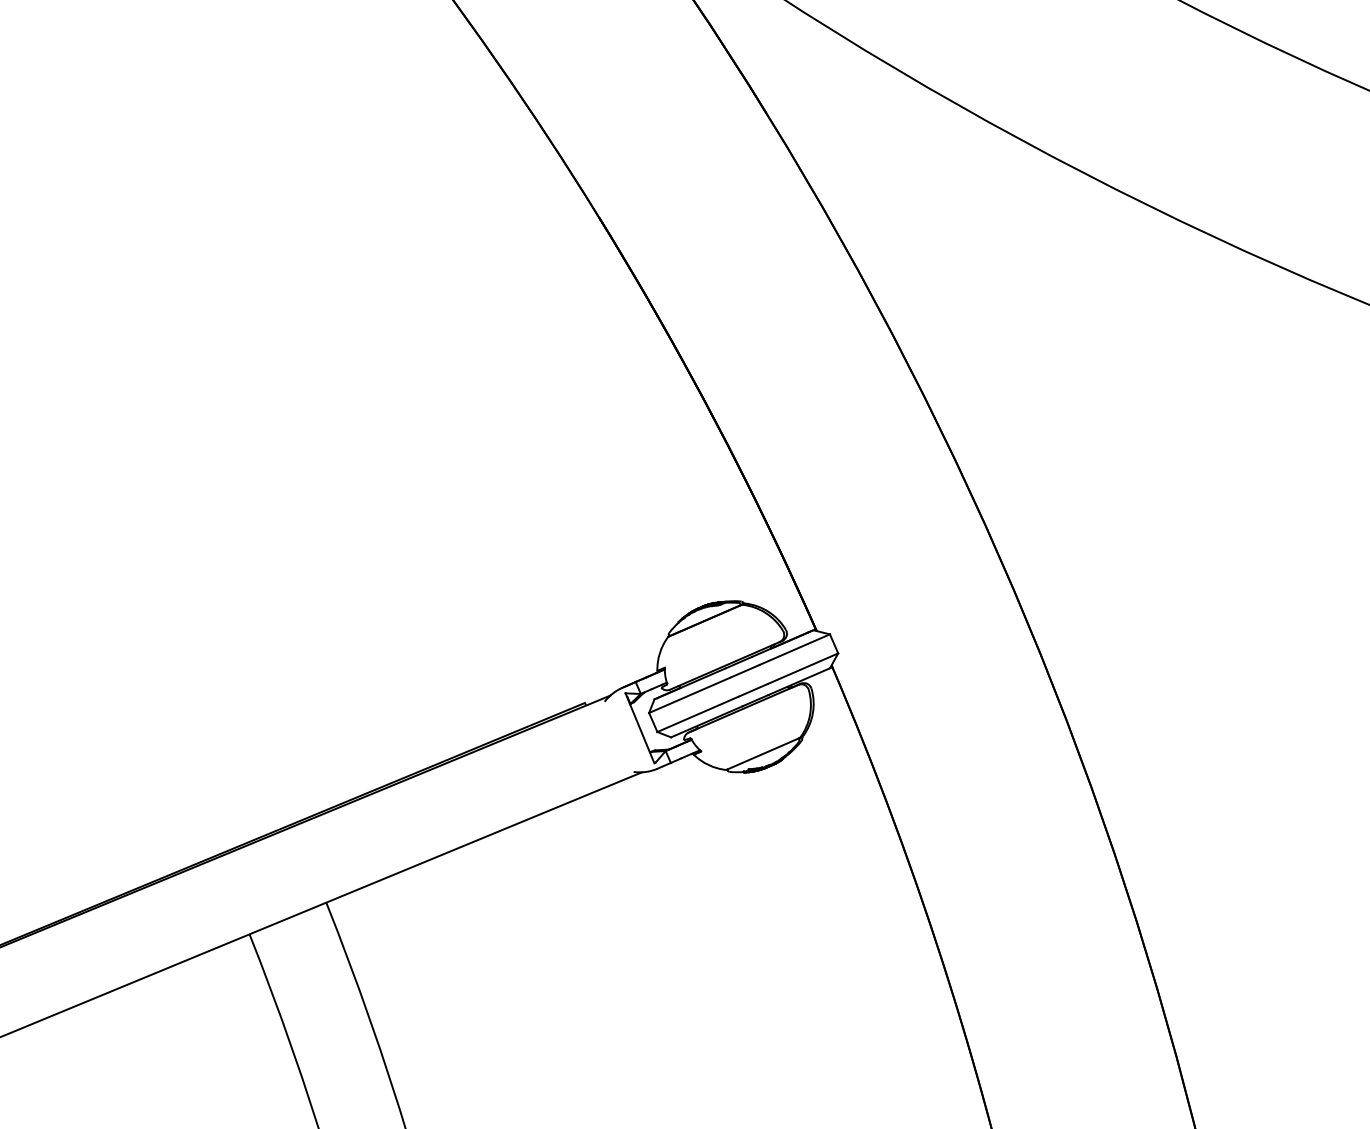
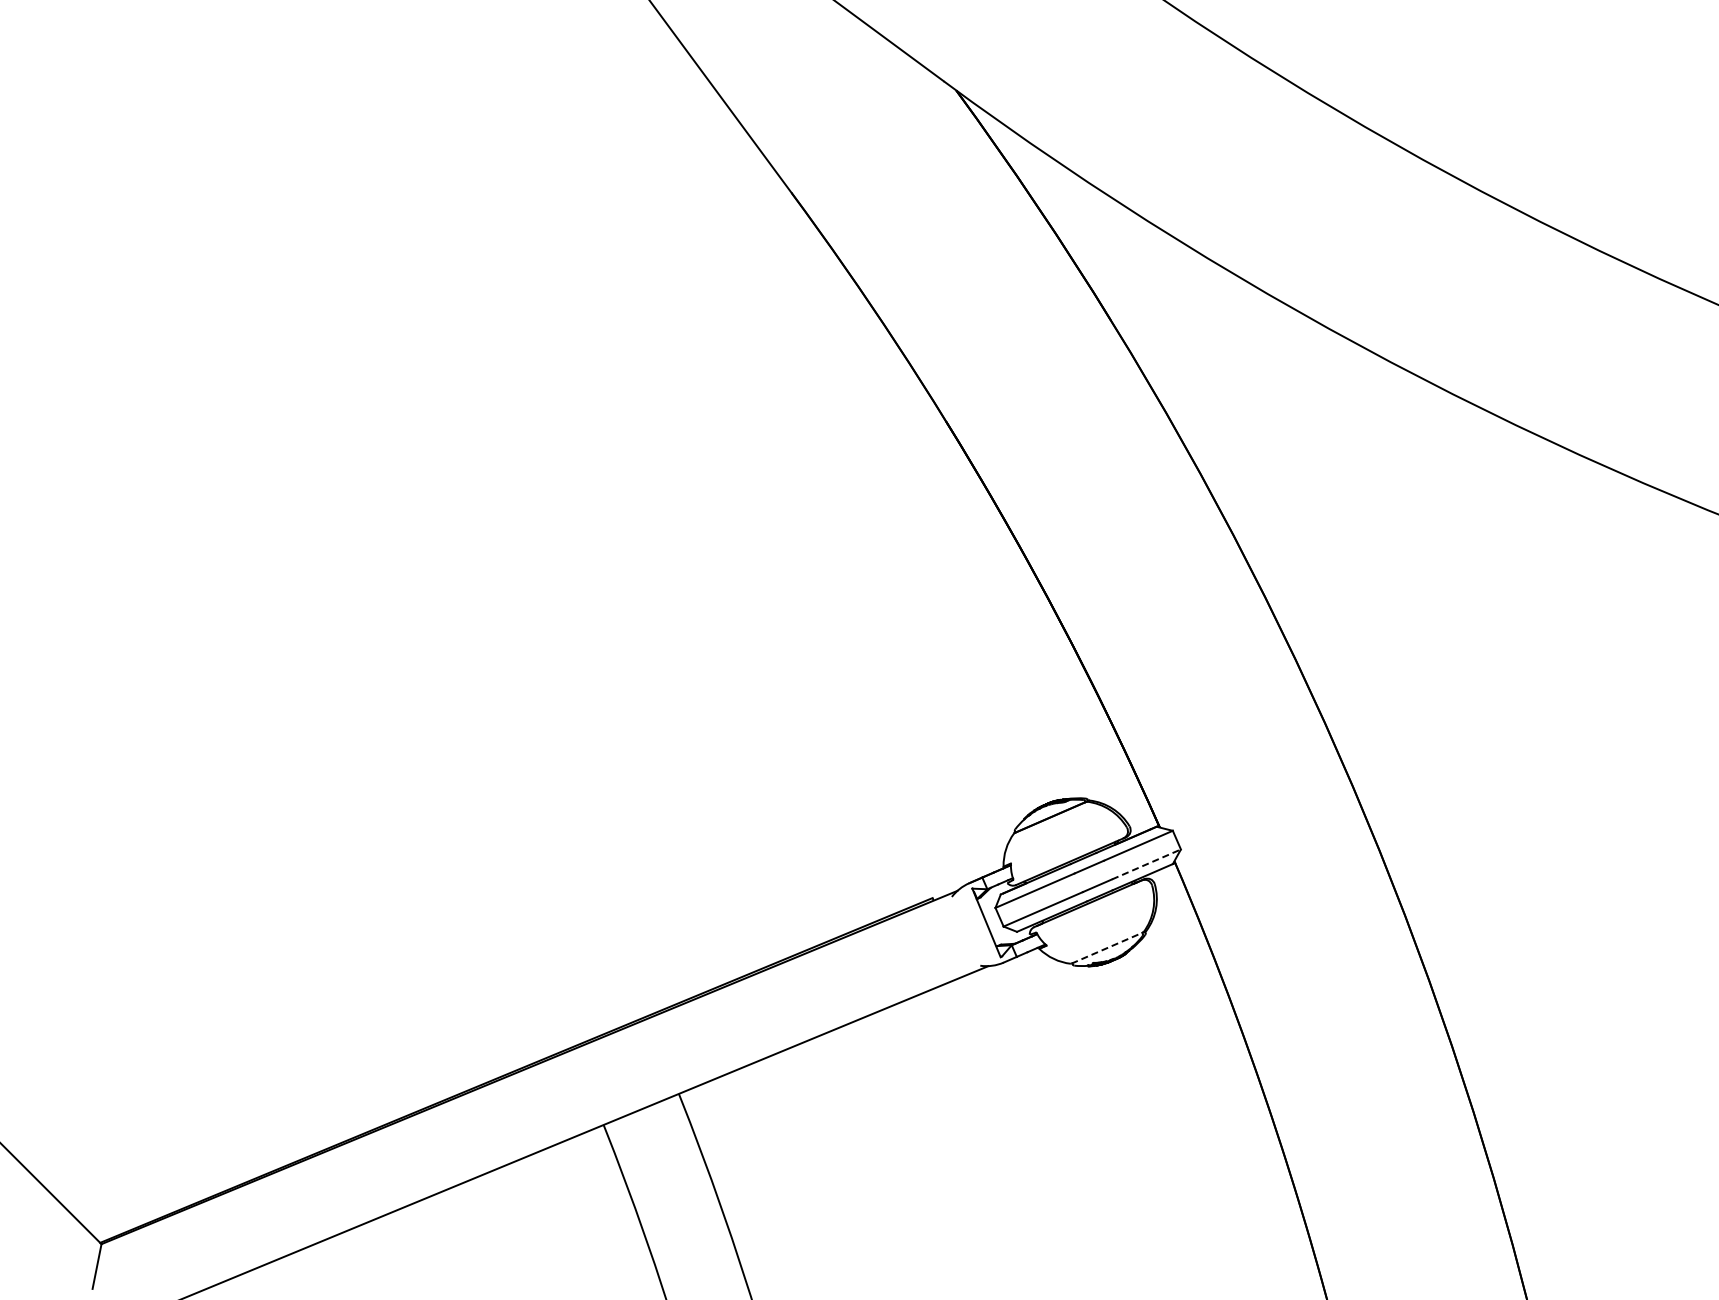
line: (803, 668) -> (1146, 864), solid -> dashed
line: (763, 753) -> (1107, 947), solid -> dashed

